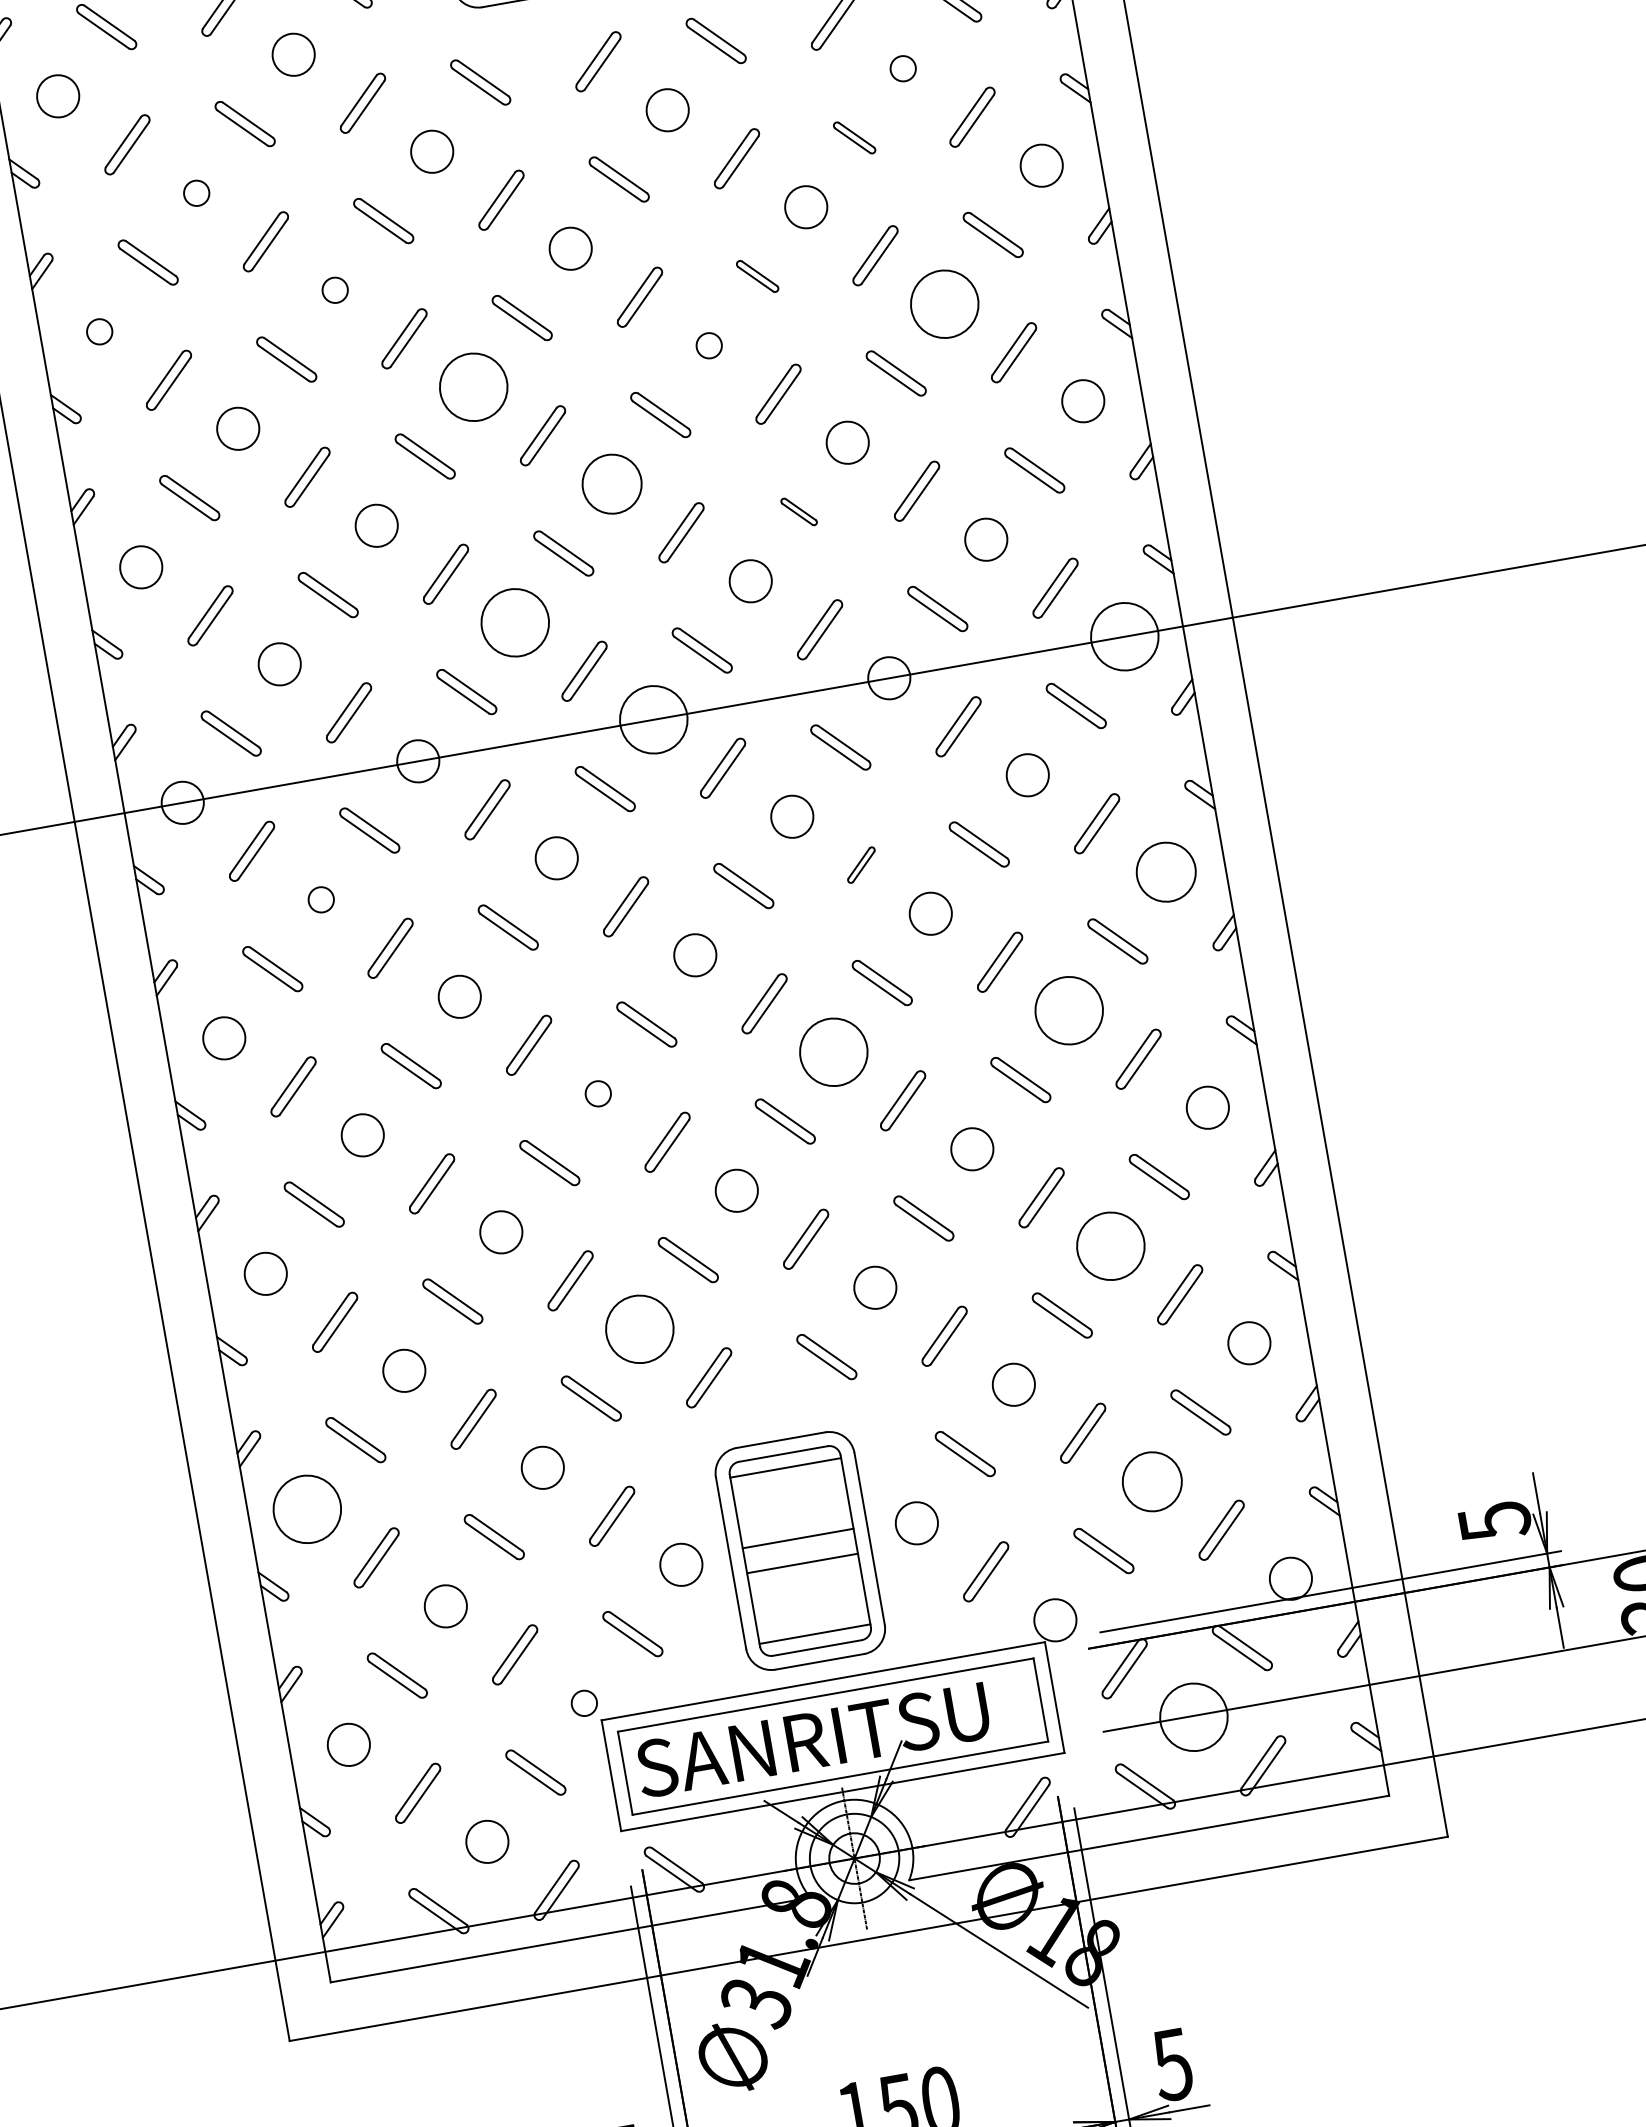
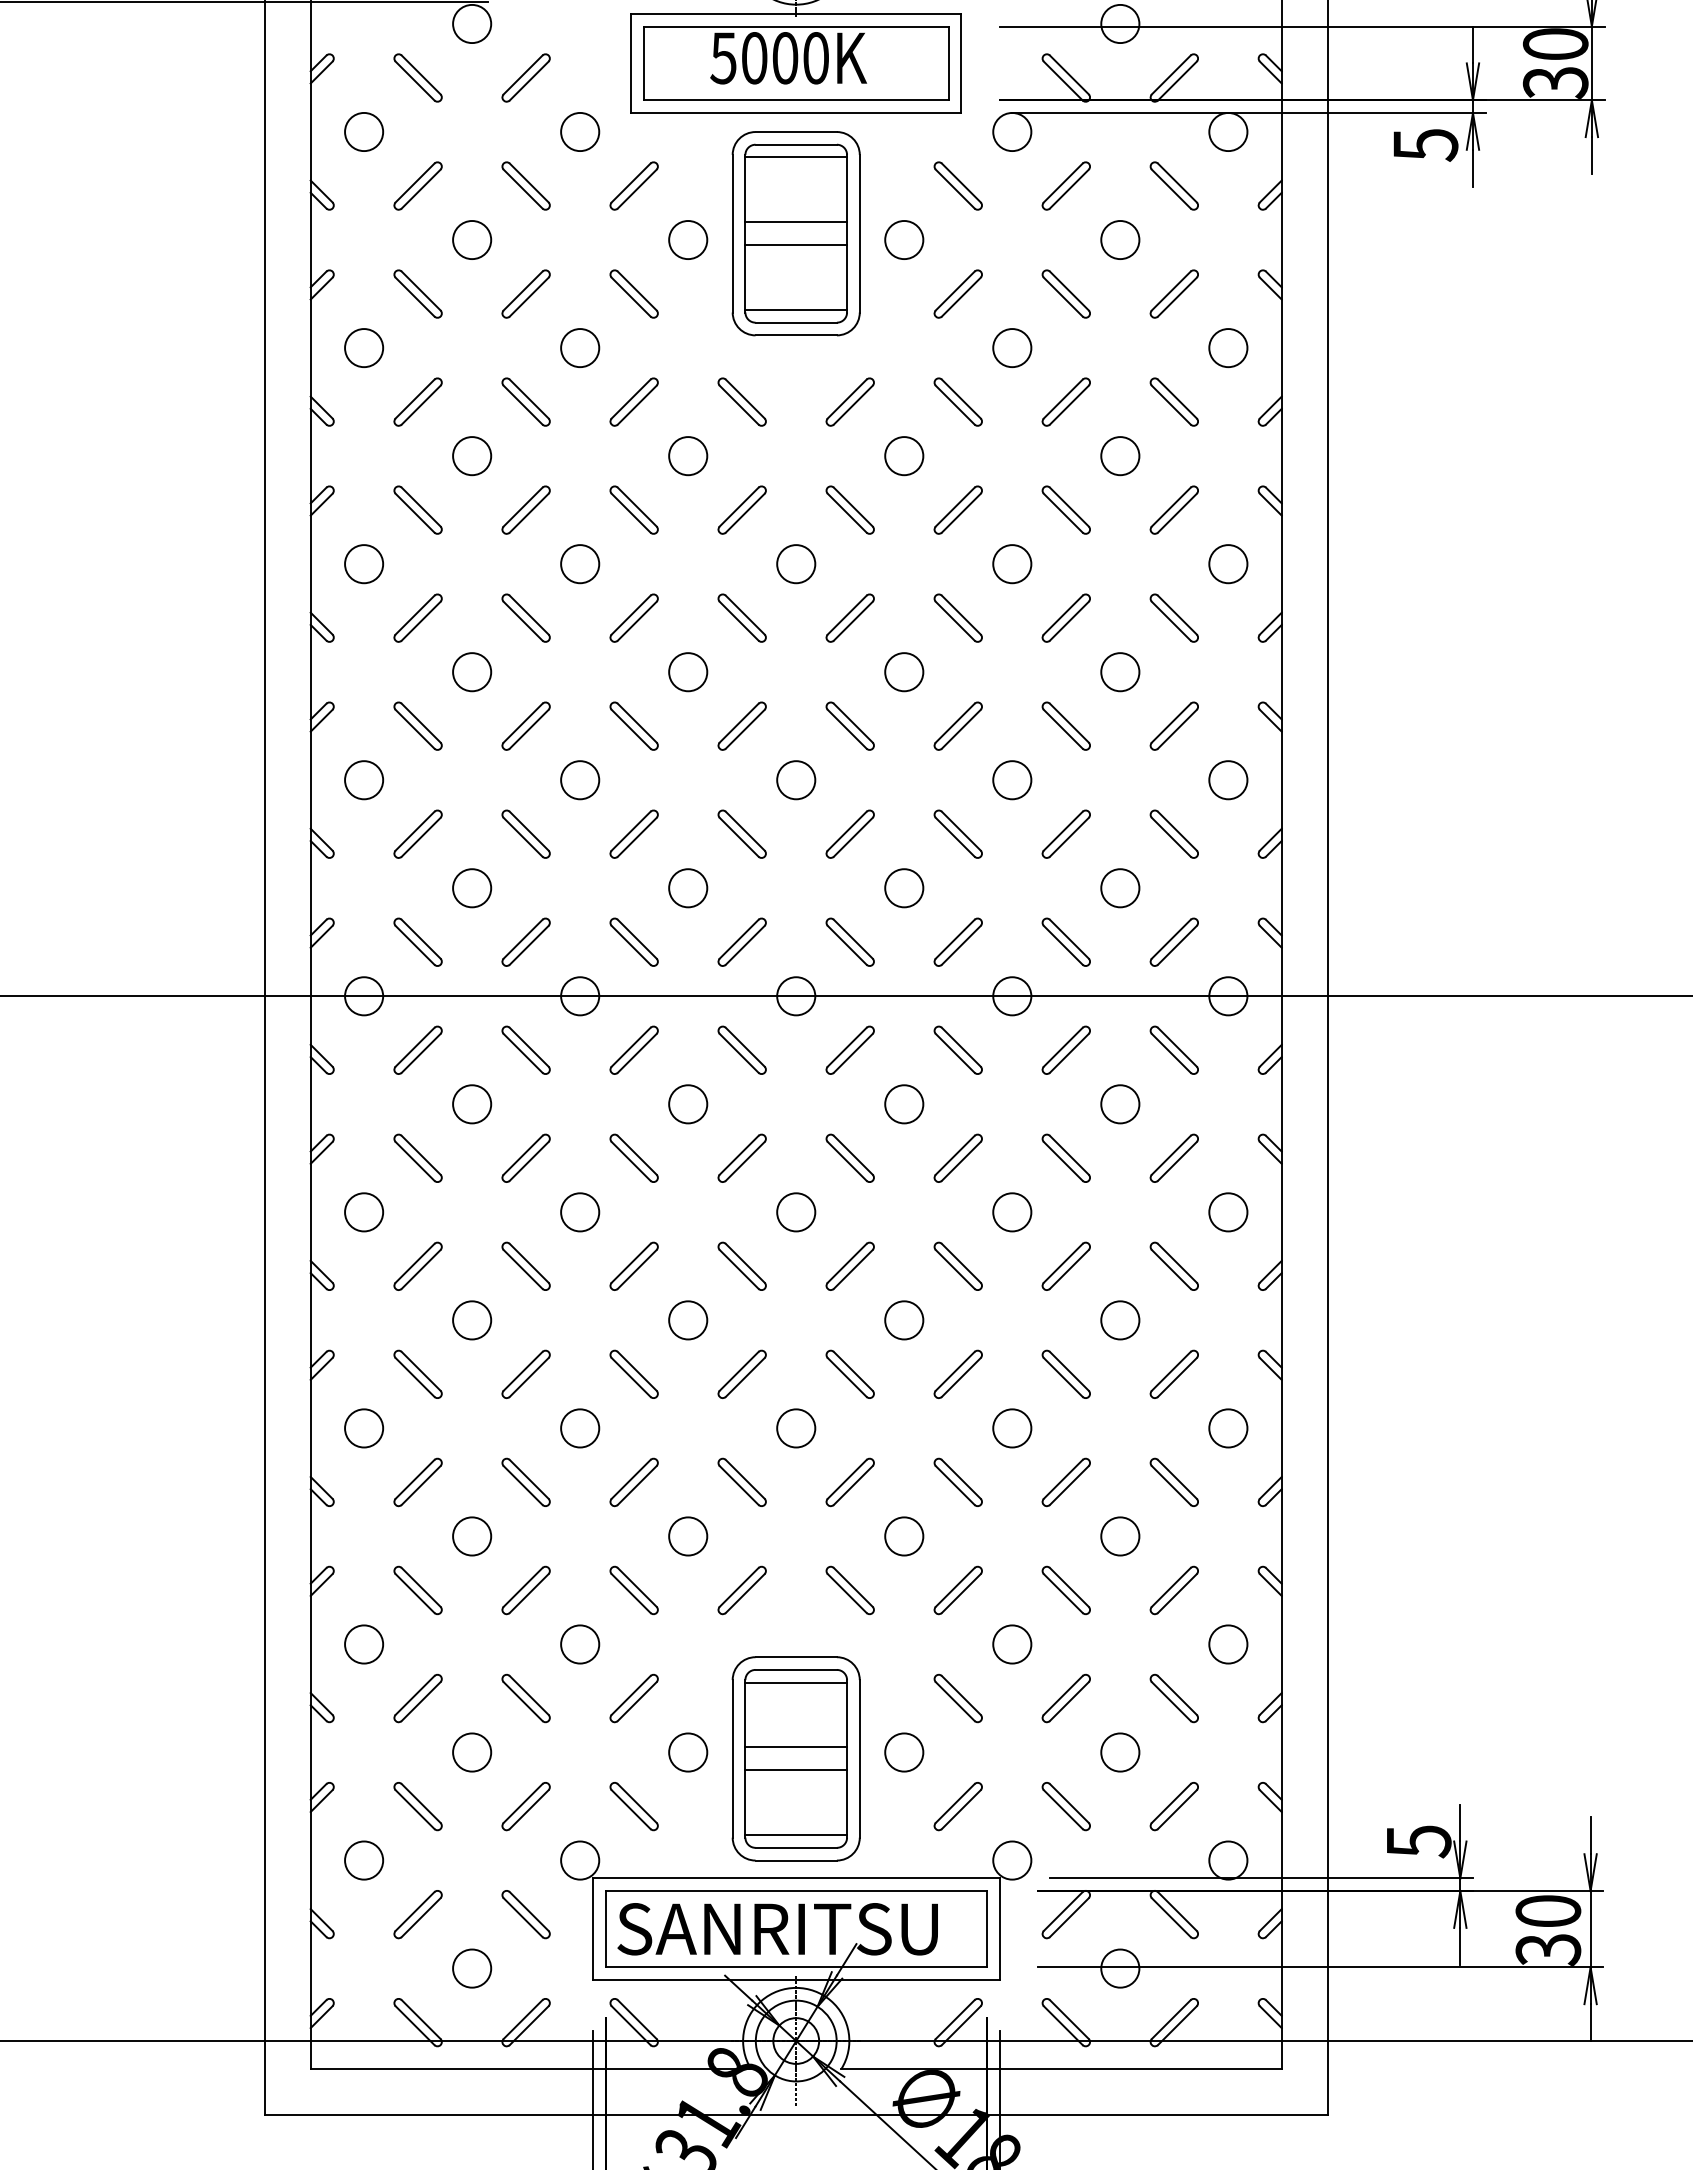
circle: (903, 69) -> (1120, 456), size x1.67
part: (853, 137) -> (1065, 509), size x1.43
circle: (197, 193) -> (472, 456), size x1.67
part: (756, 275) -> (957, 617), size x1.43
circle: (335, 290) -> (580, 564), size x1.67
circle: (944, 304) -> (1120, 672), size x0.62
circle: (100, 332) -> (364, 564), size x1.67
circle: (709, 346) -> (904, 672), size x1.67
circle: (474, 387) -> (688, 672), size x0.62
circle: (612, 484) -> (796, 780), size x0.71
part: (798, 511) -> (957, 833), size x1.67
circle: (515, 623) -> (688, 888), size x0.62
circle: (1124, 636) -> (1228, 996), size x0.62
circle: (654, 719) -> (796, 996), size x0.62
part: (860, 864) -> (957, 1157), size x1.67
circle: (1166, 872) -> (1228, 1212), size x0.71
circle: (321, 899) -> (472, 1104), size x1.67
circle: (1069, 1010) -> (1120, 1320), size x0.62
circle: (834, 1052) -> (904, 1320), size x0.62
circle: (598, 1093) -> (688, 1320), size x1.67
circle: (1111, 1246) -> (1120, 1536), size x0.62
circle: (640, 1329) -> (688, 1536), size x0.62
circle: (1152, 1481) -> (1120, 1752), size x0.71
circle: (307, 1509) -> (364, 1644), size x0.62
circle: (584, 1703) -> (580, 1860), size x1.67
circle: (1194, 1717) -> (1120, 1968), size x0.62

